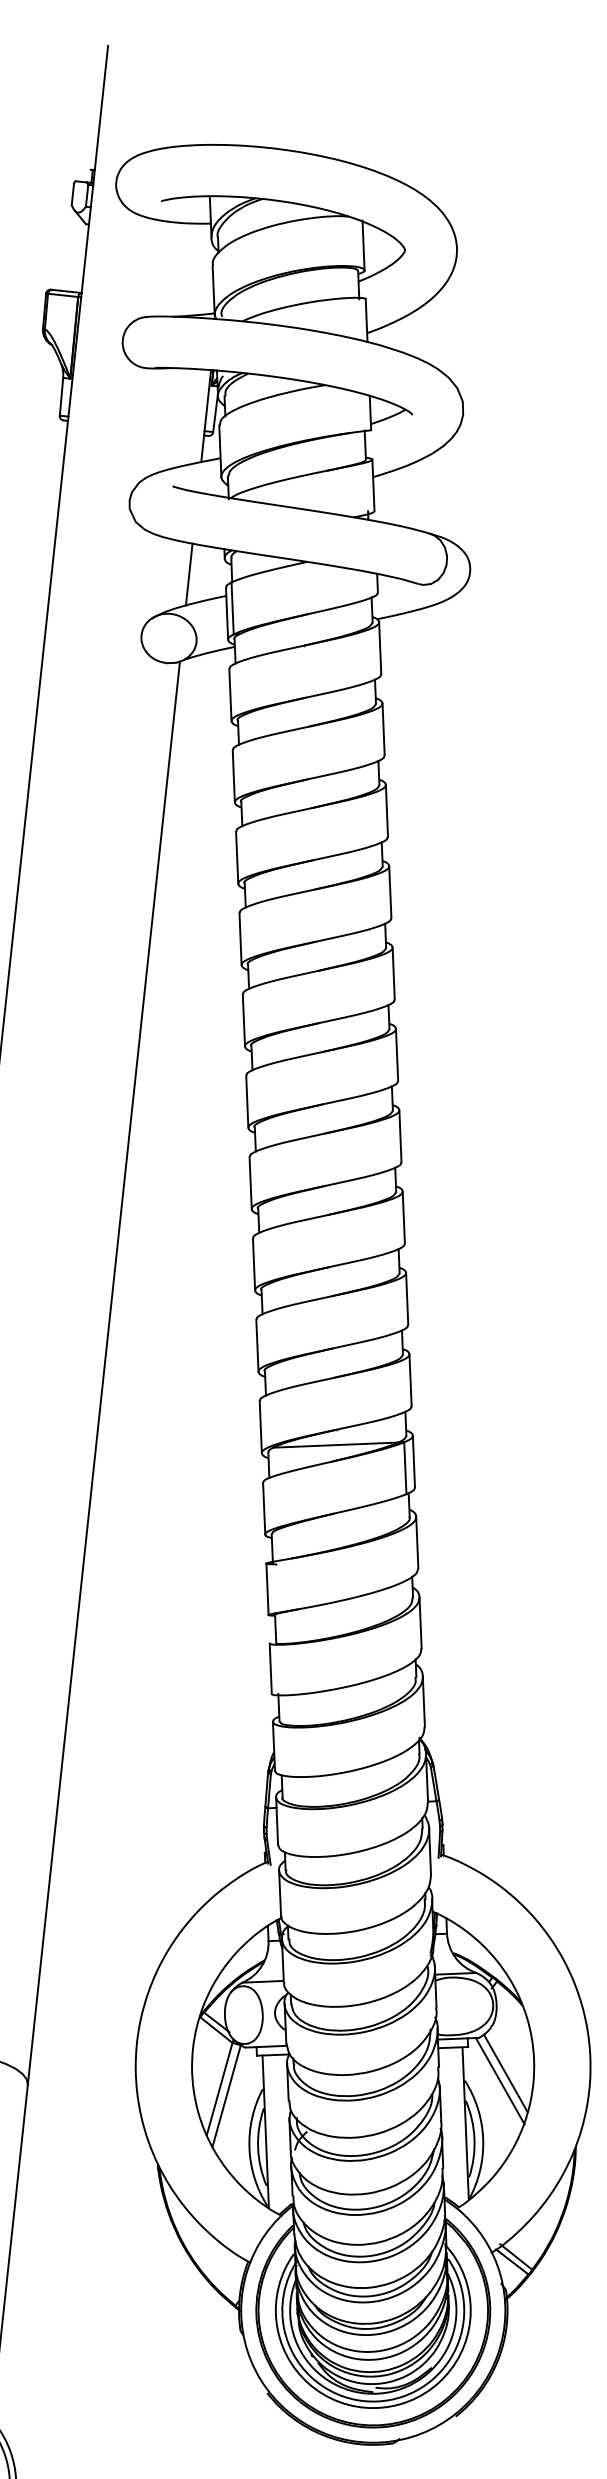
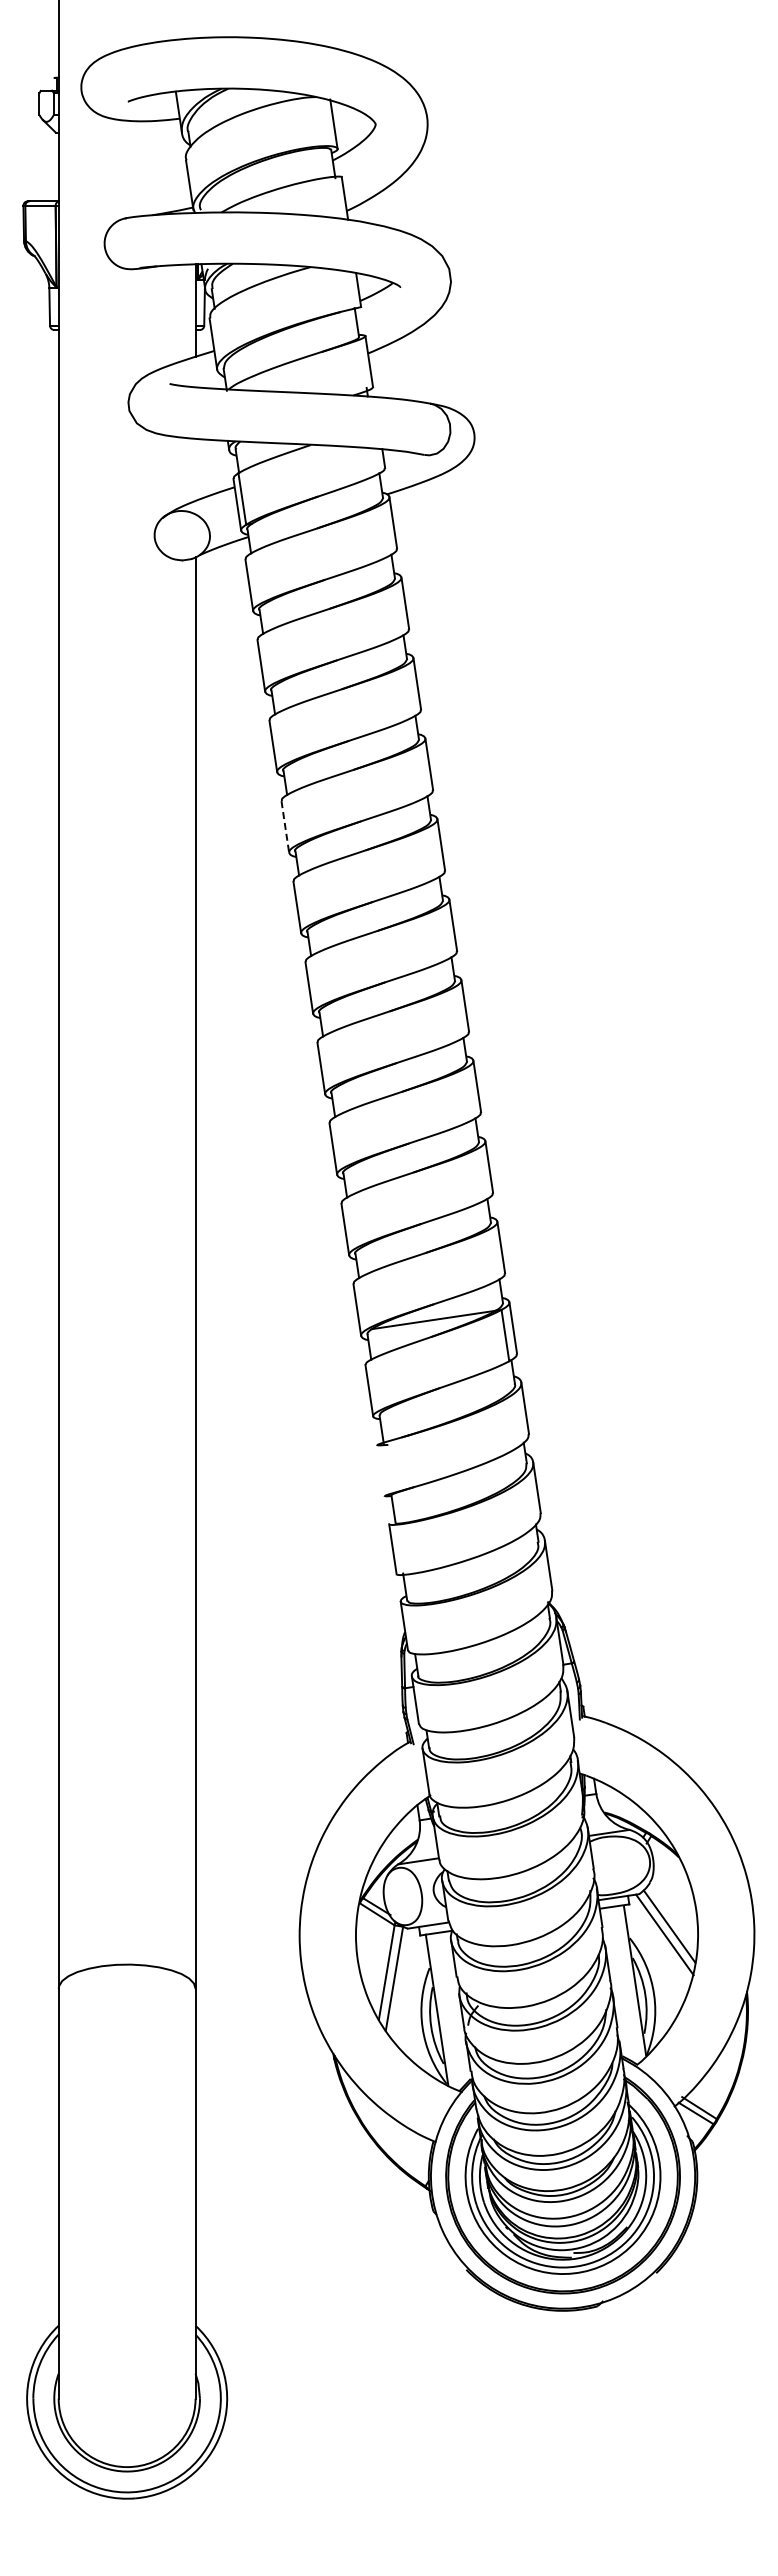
line: (189, 574) -> (195, 469), removed
line: (240, 939) -> (285, 827), solid -> dashed
line: (267, 1589) -> (381, 1470), removed

